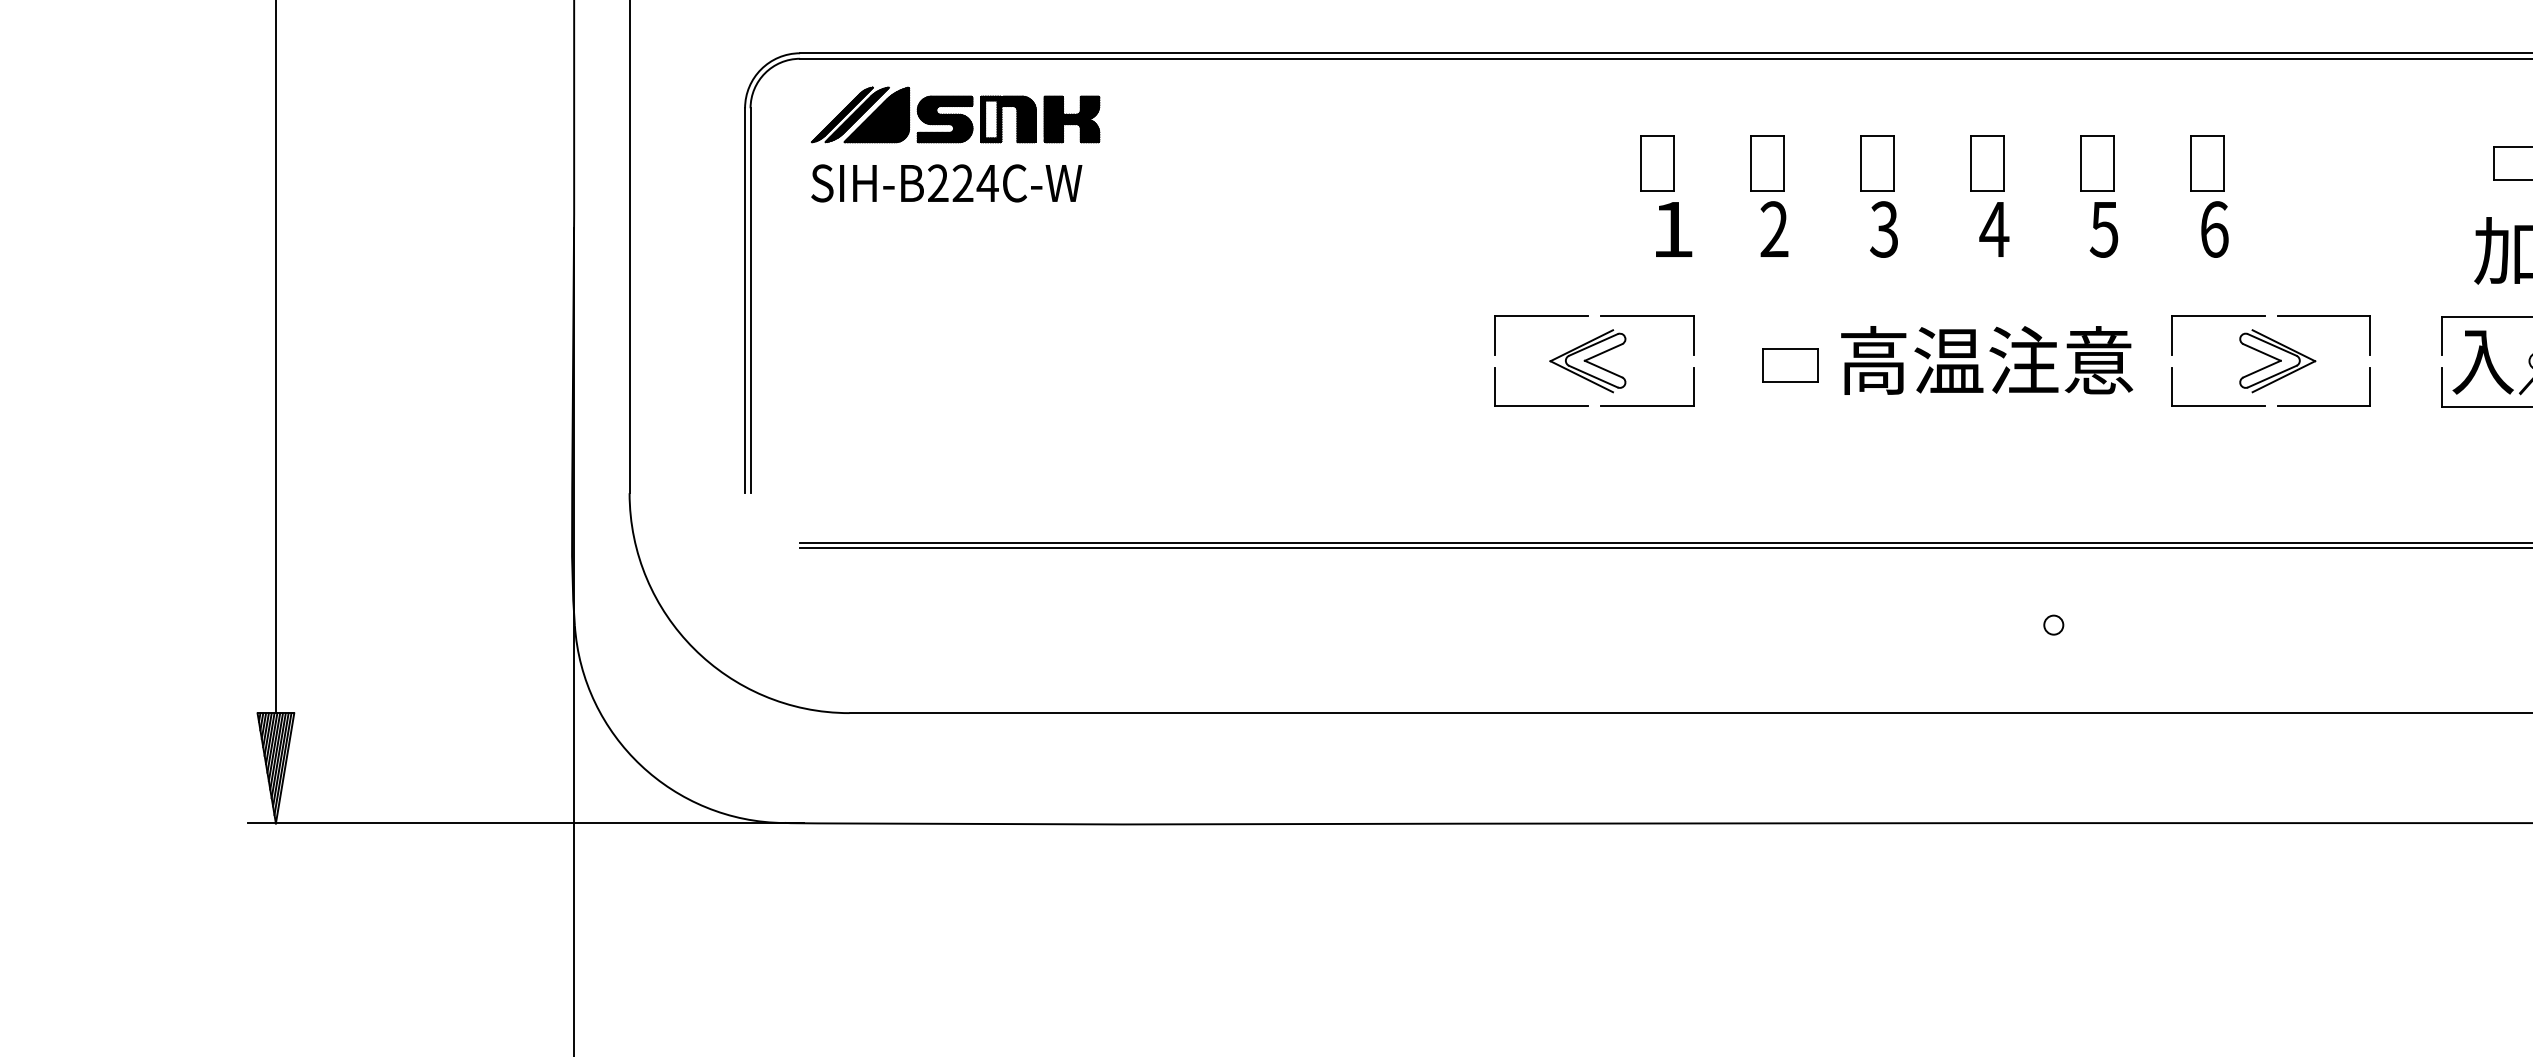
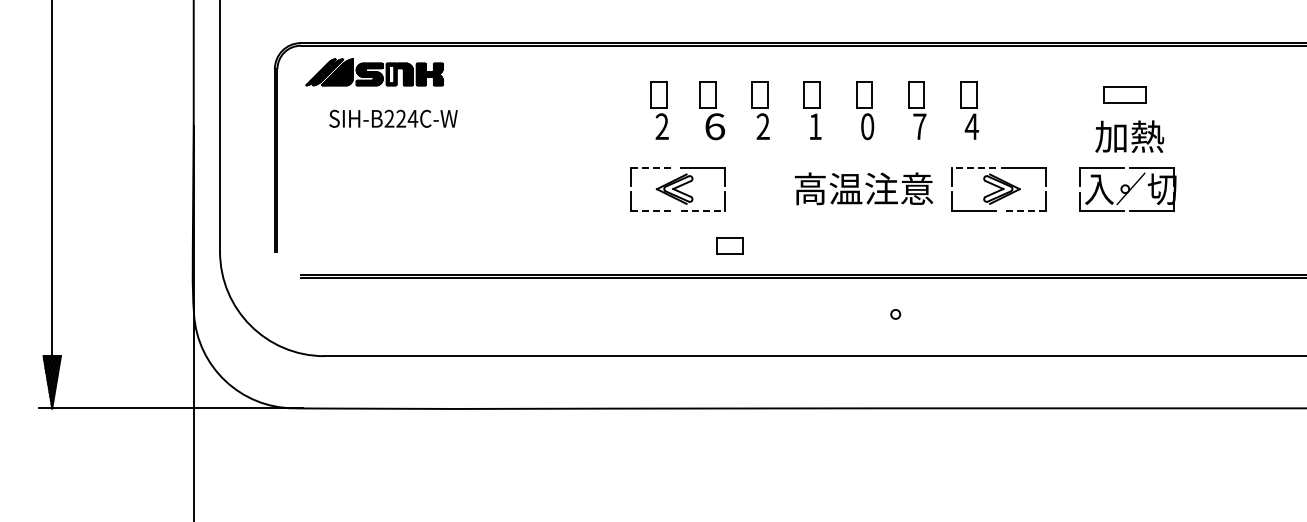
text: (946, 182) -> (393, 118), moved
part: (1555, 195) -> (659, 110), added
text: (1673, 229) -> (715, 126), 1 -> 6
text: (1882, 229) -> (814, 126), 3 -> 1
text: (1994, 229) -> (867, 126), 4 -> 0
text: (2103, 229) -> (919, 126), 5 -> 7
text: (2213, 229) -> (971, 126), 6 -> 4
line: (1541, 315) -> (652, 167), solid -> dashed
line: (2217, 315) -> (973, 167), solid -> dashed
part: (1789, 363) -> (729, 245), moved
line: (1541, 406) -> (652, 210), solid -> dashed
line: (1646, 406) -> (702, 210), solid -> dashed
line: (2323, 406) -> (1023, 210), solid -> dashed

